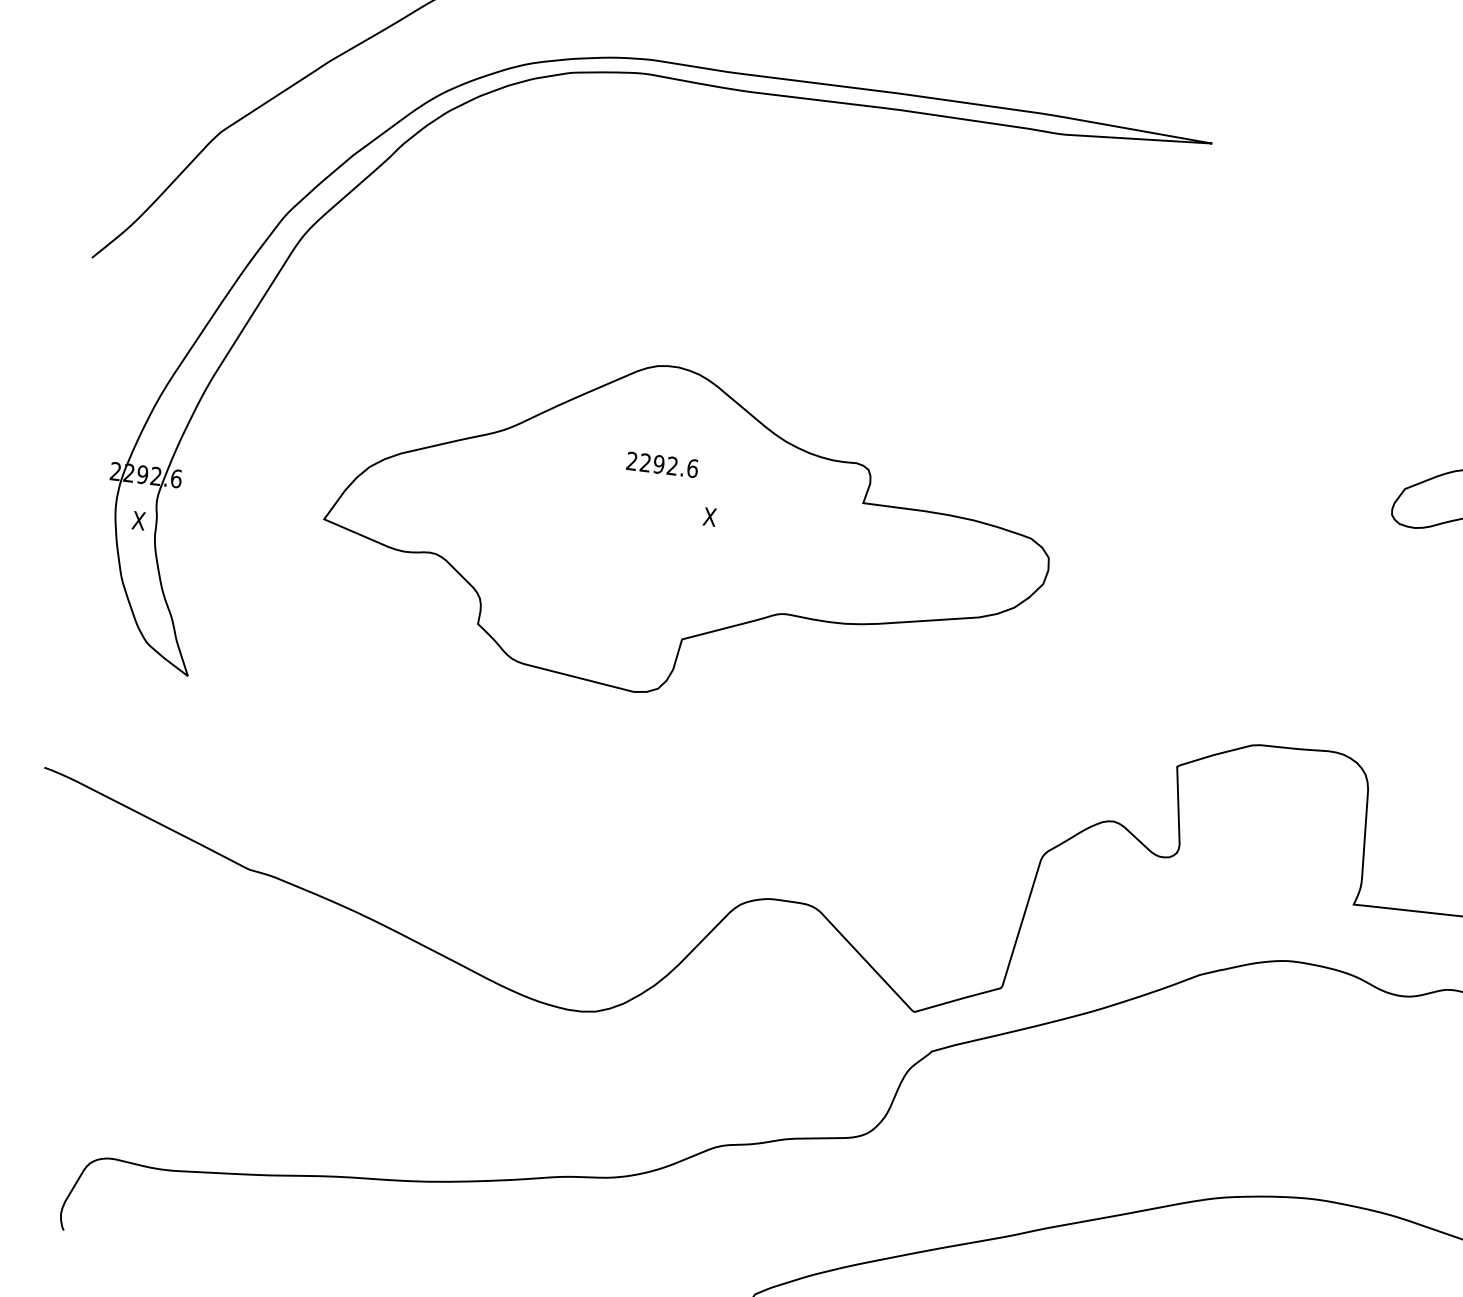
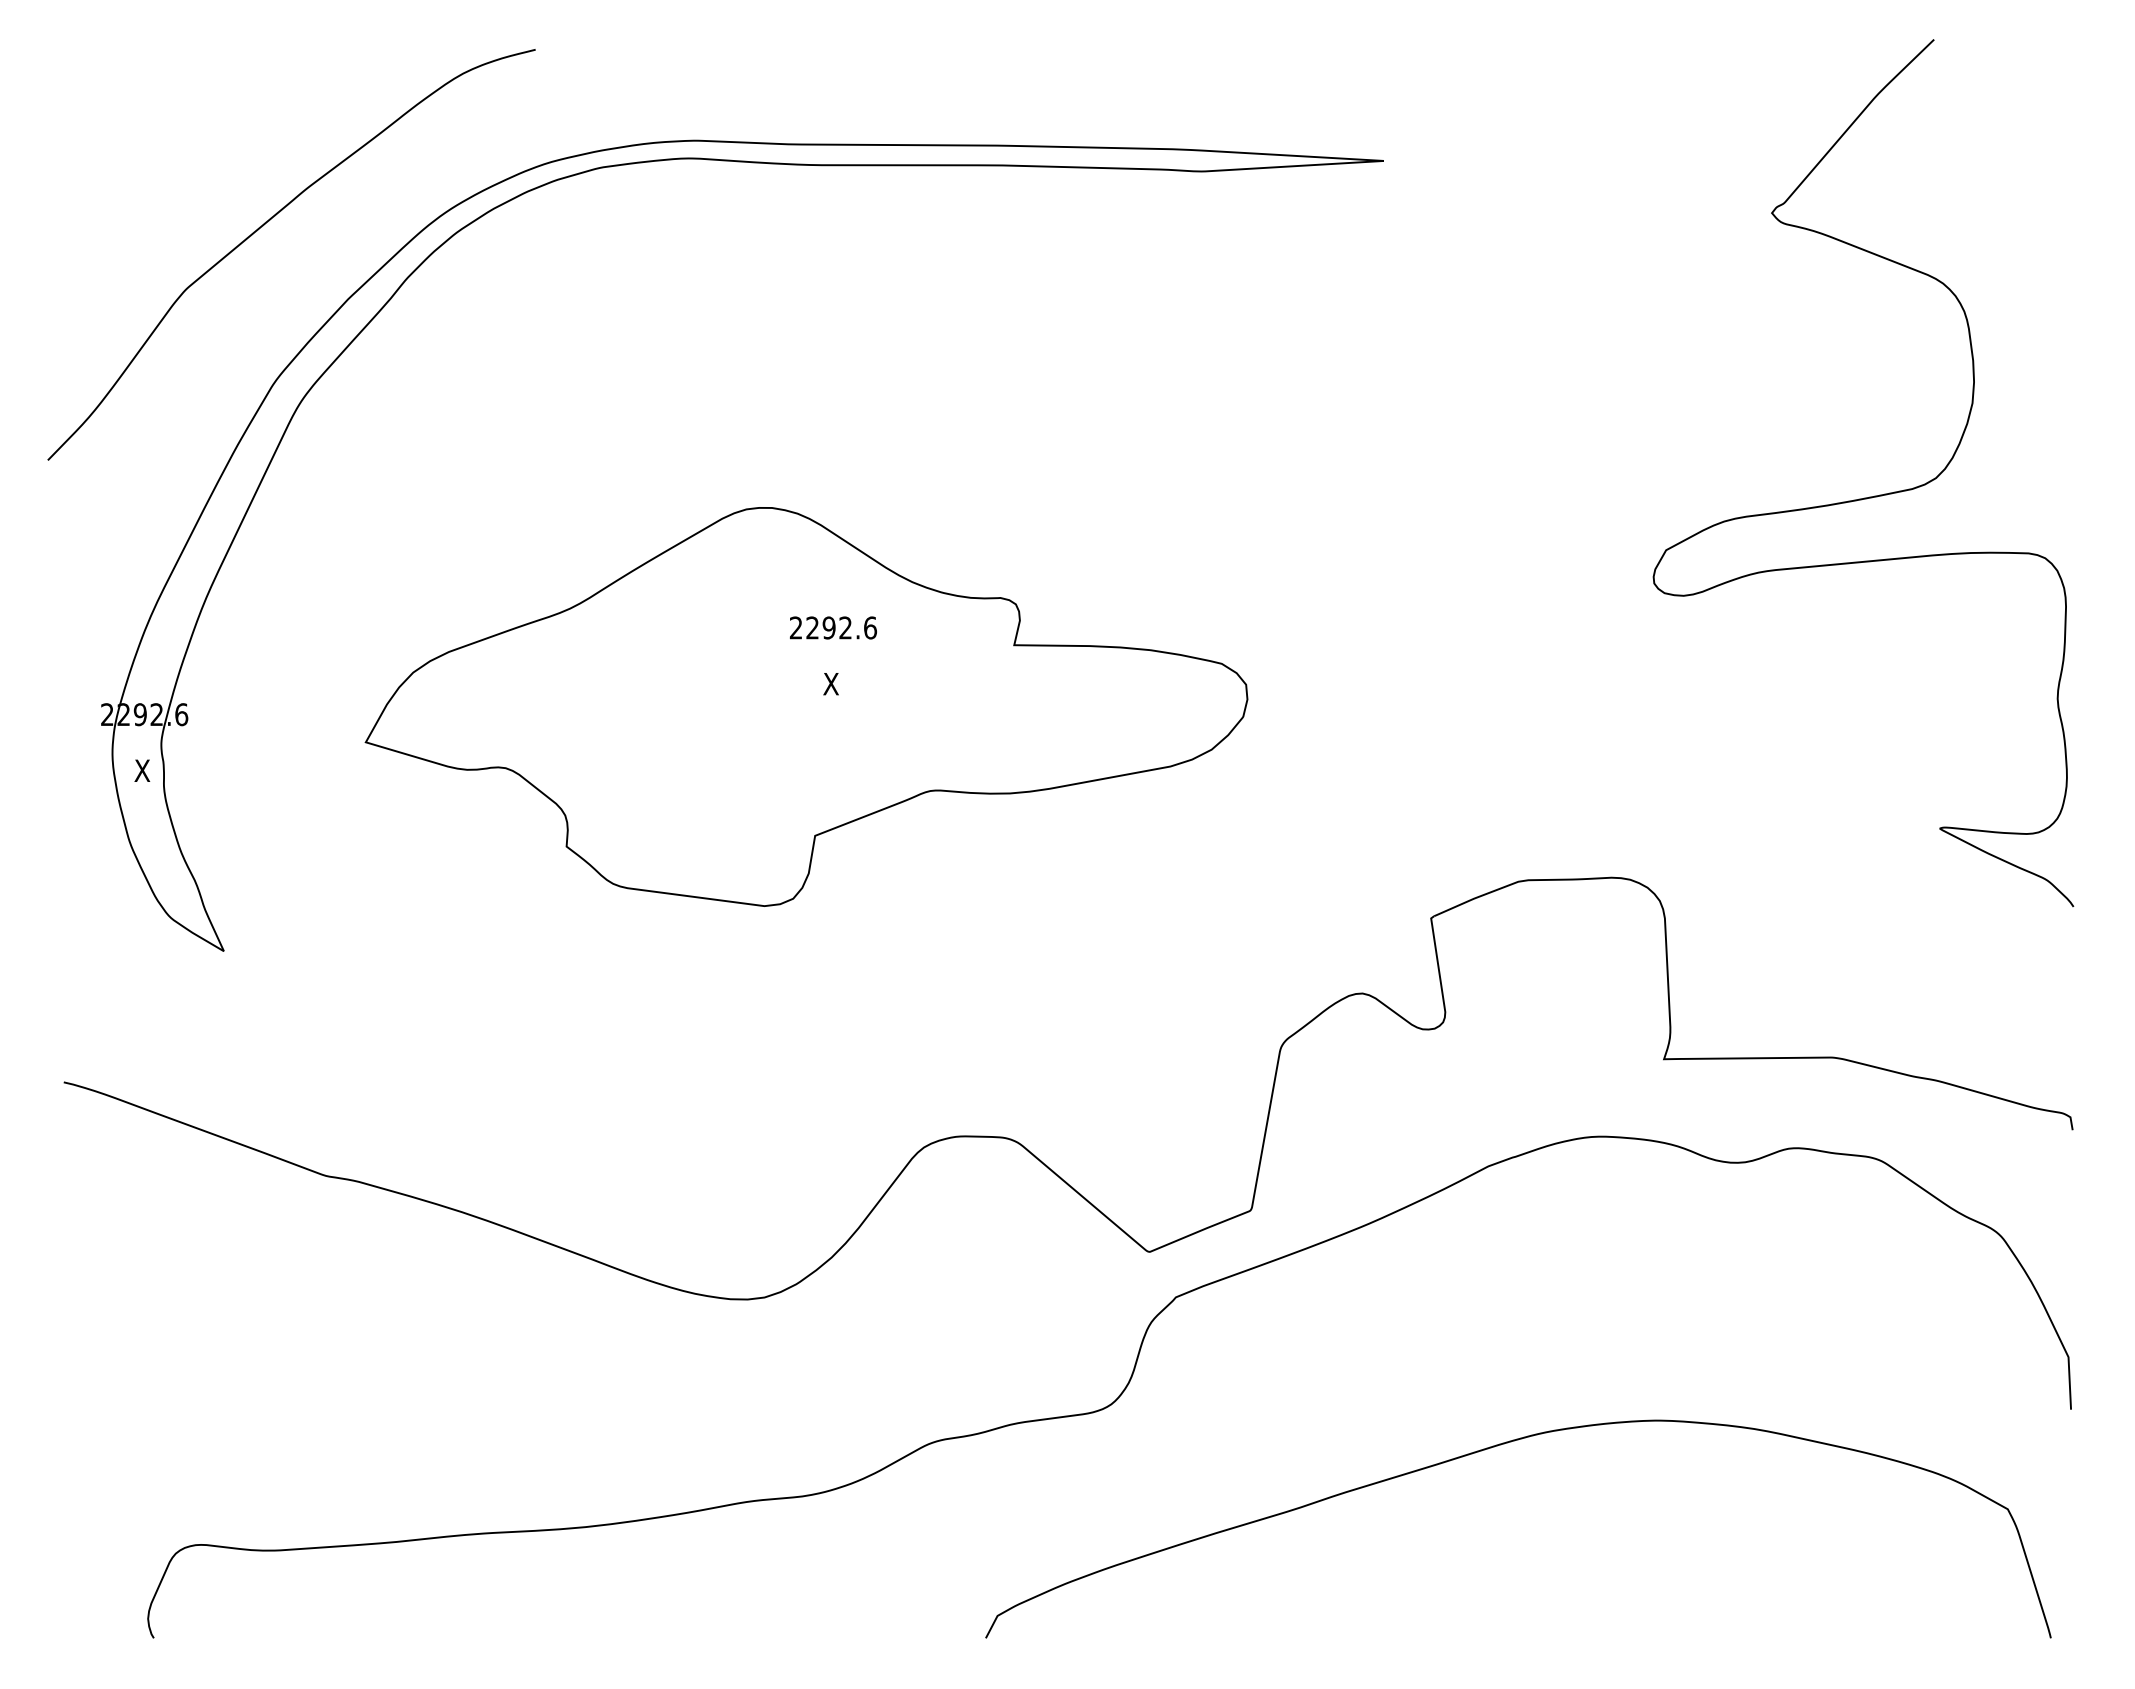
text: (662, 464) -> (833, 627), moved

